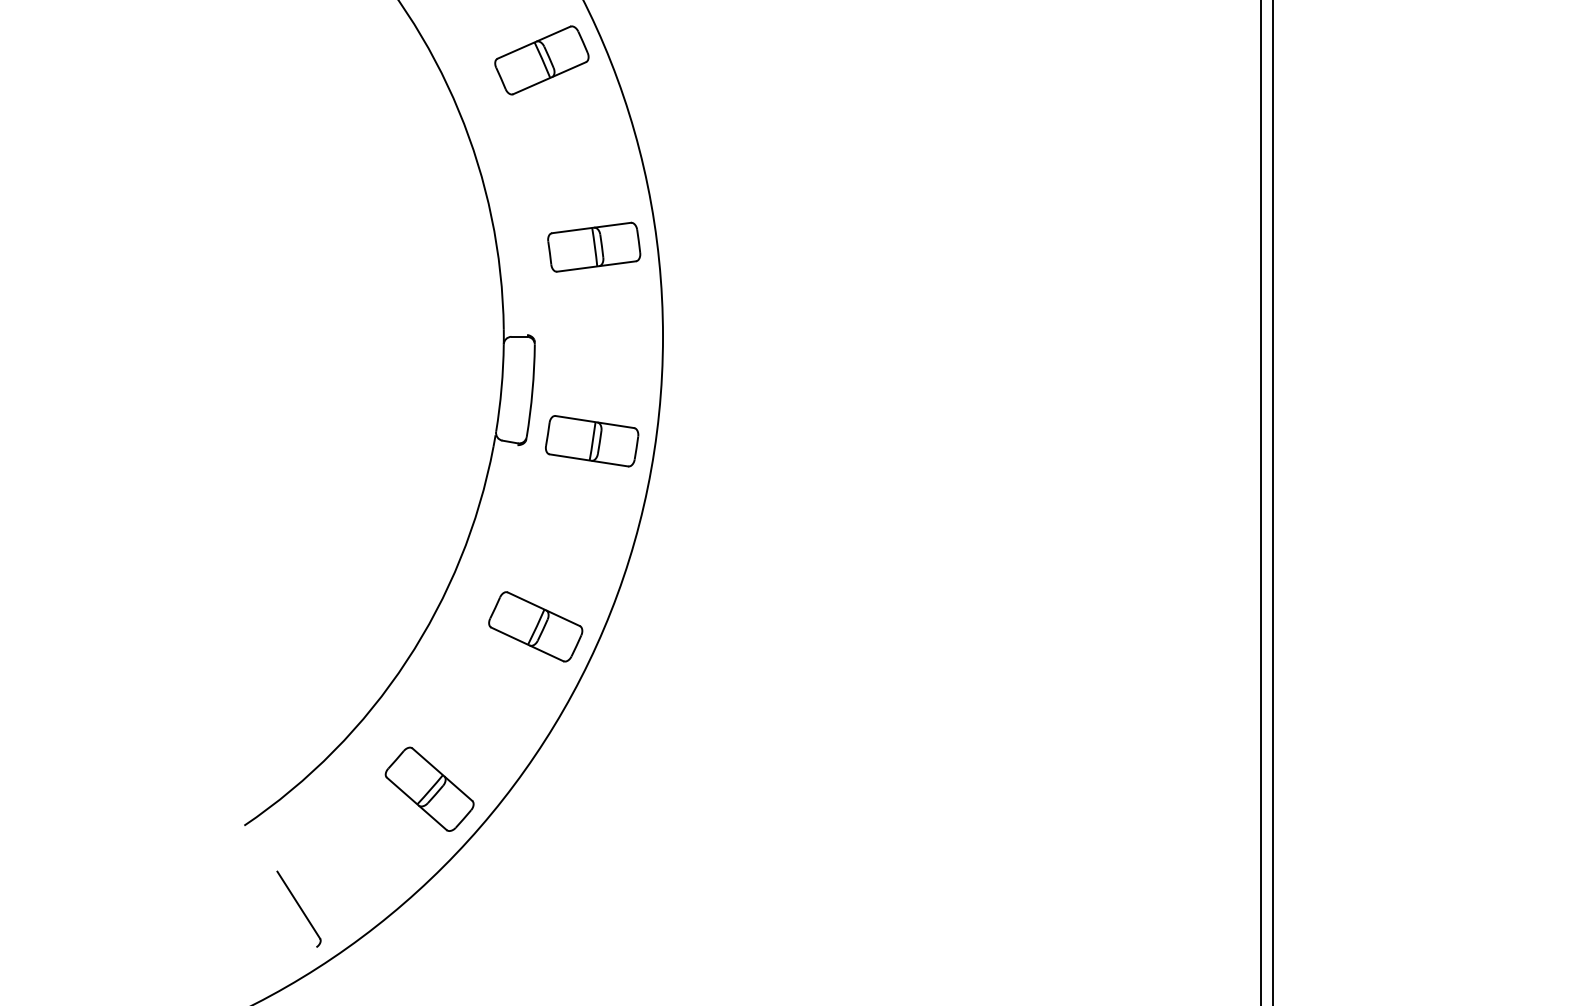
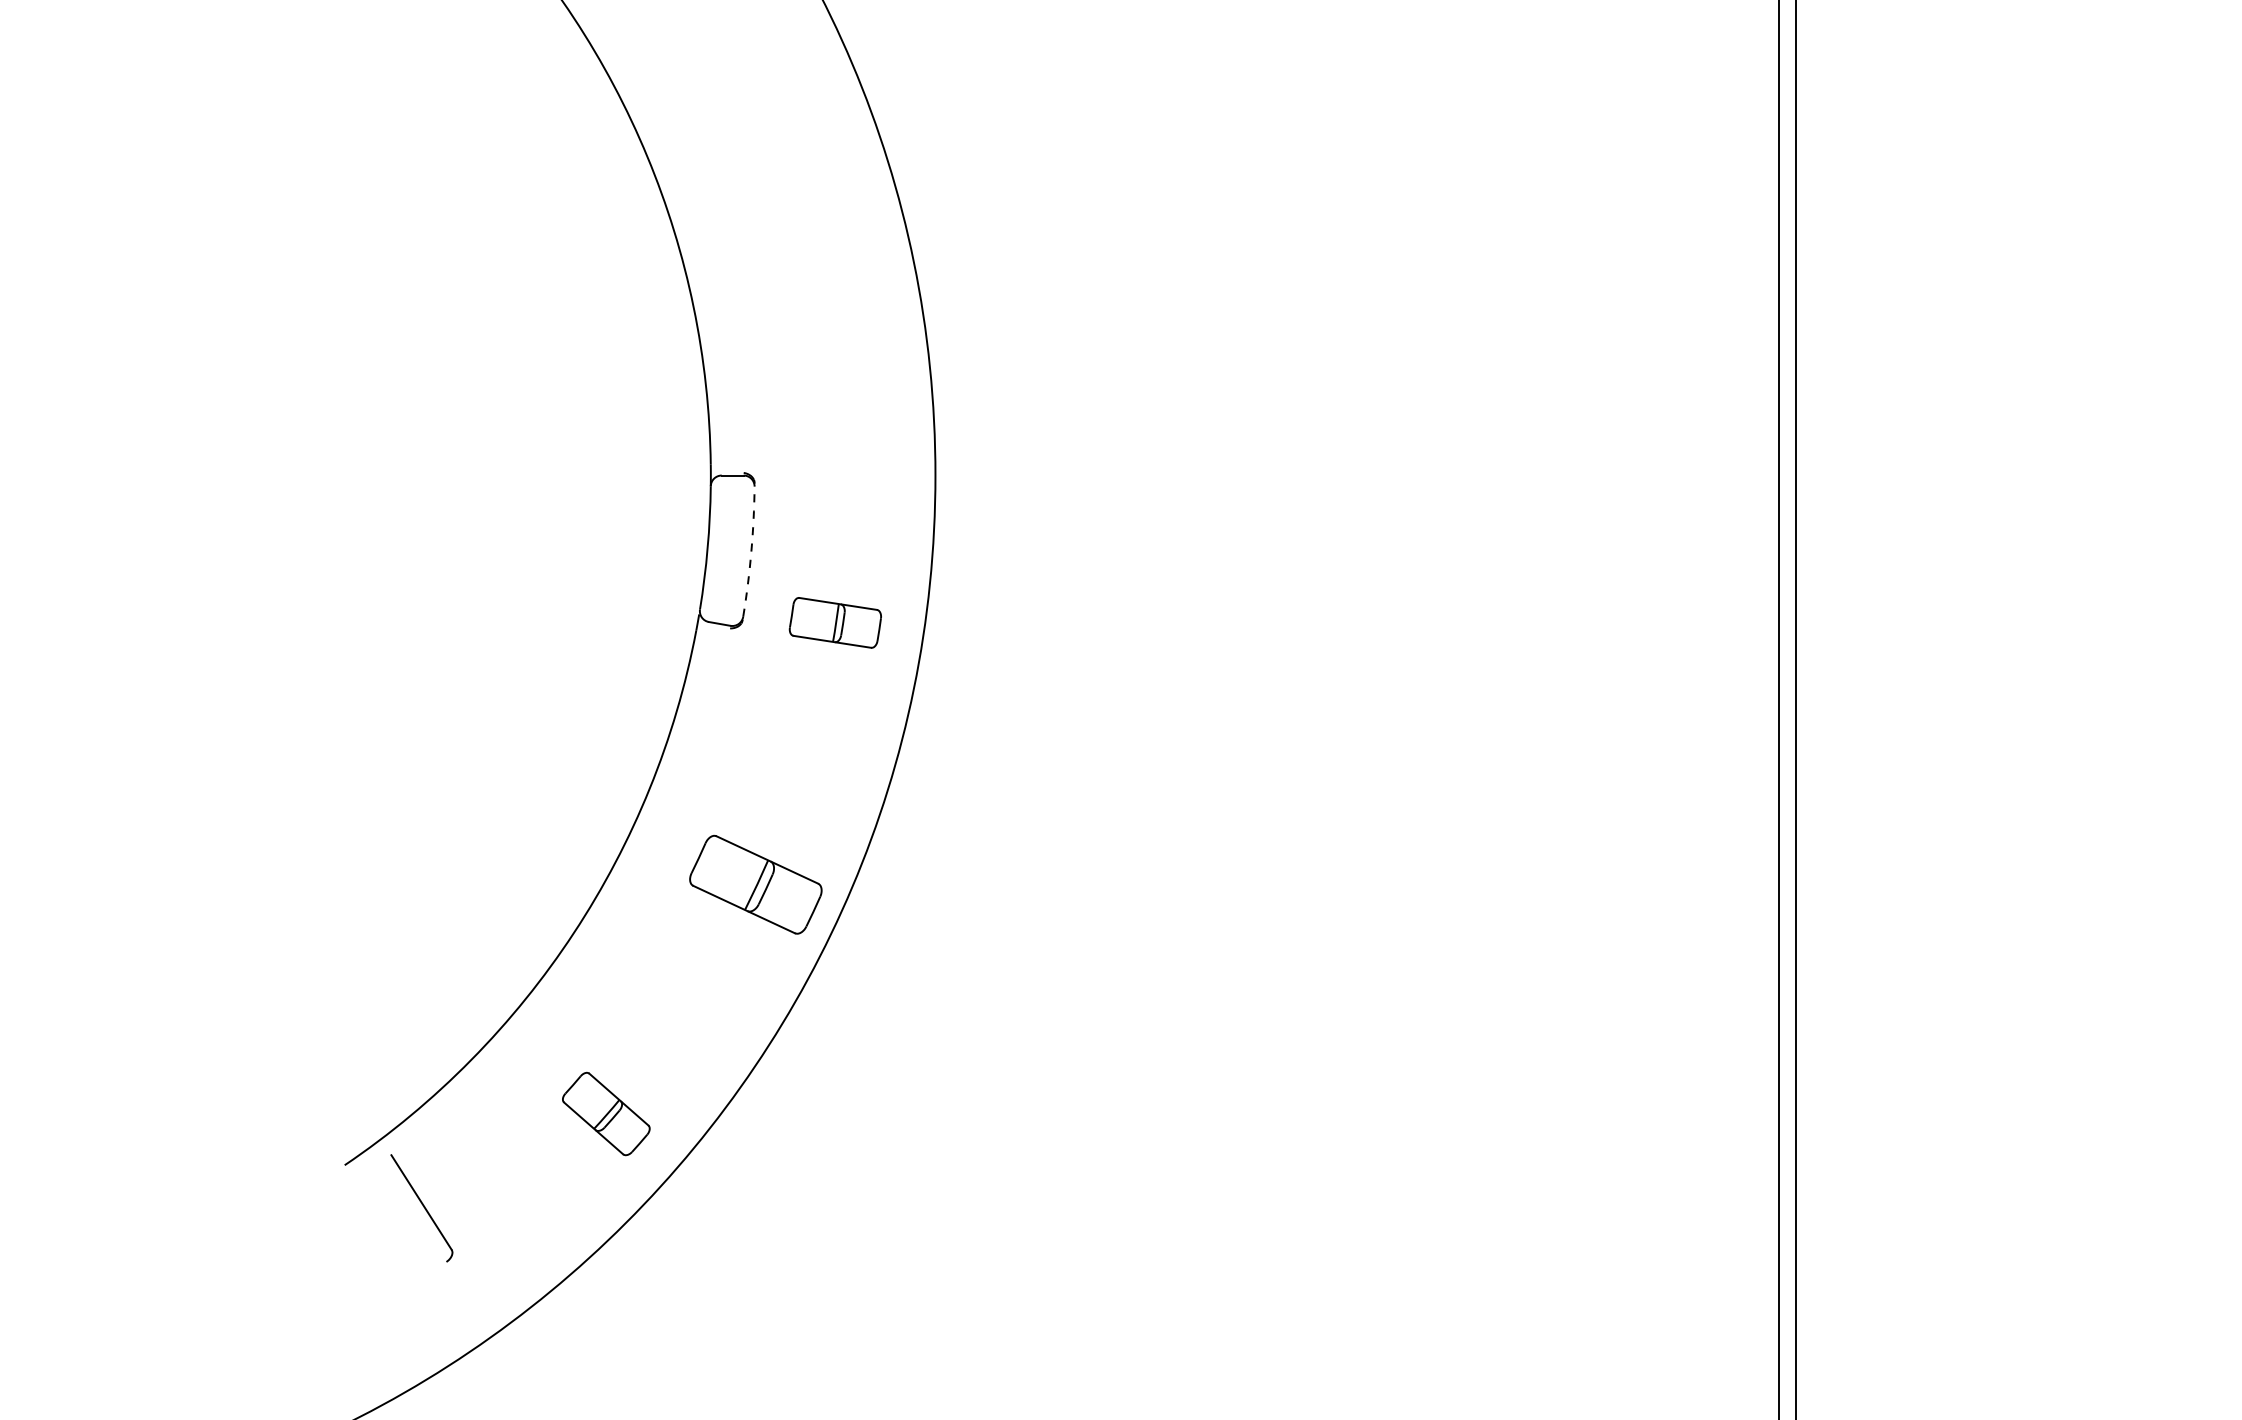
part: (541, 60) -> (764, 85), removed
part: (594, 246) -> (838, 348), removed
arc: (532, 390) -> (751, 551), solid -> dashed
part: (592, 440) -> (835, 622), size x0.7
part: (429, 788) -> (606, 1113), size x0.7
part: (298, 909) -> (421, 1208), moved

